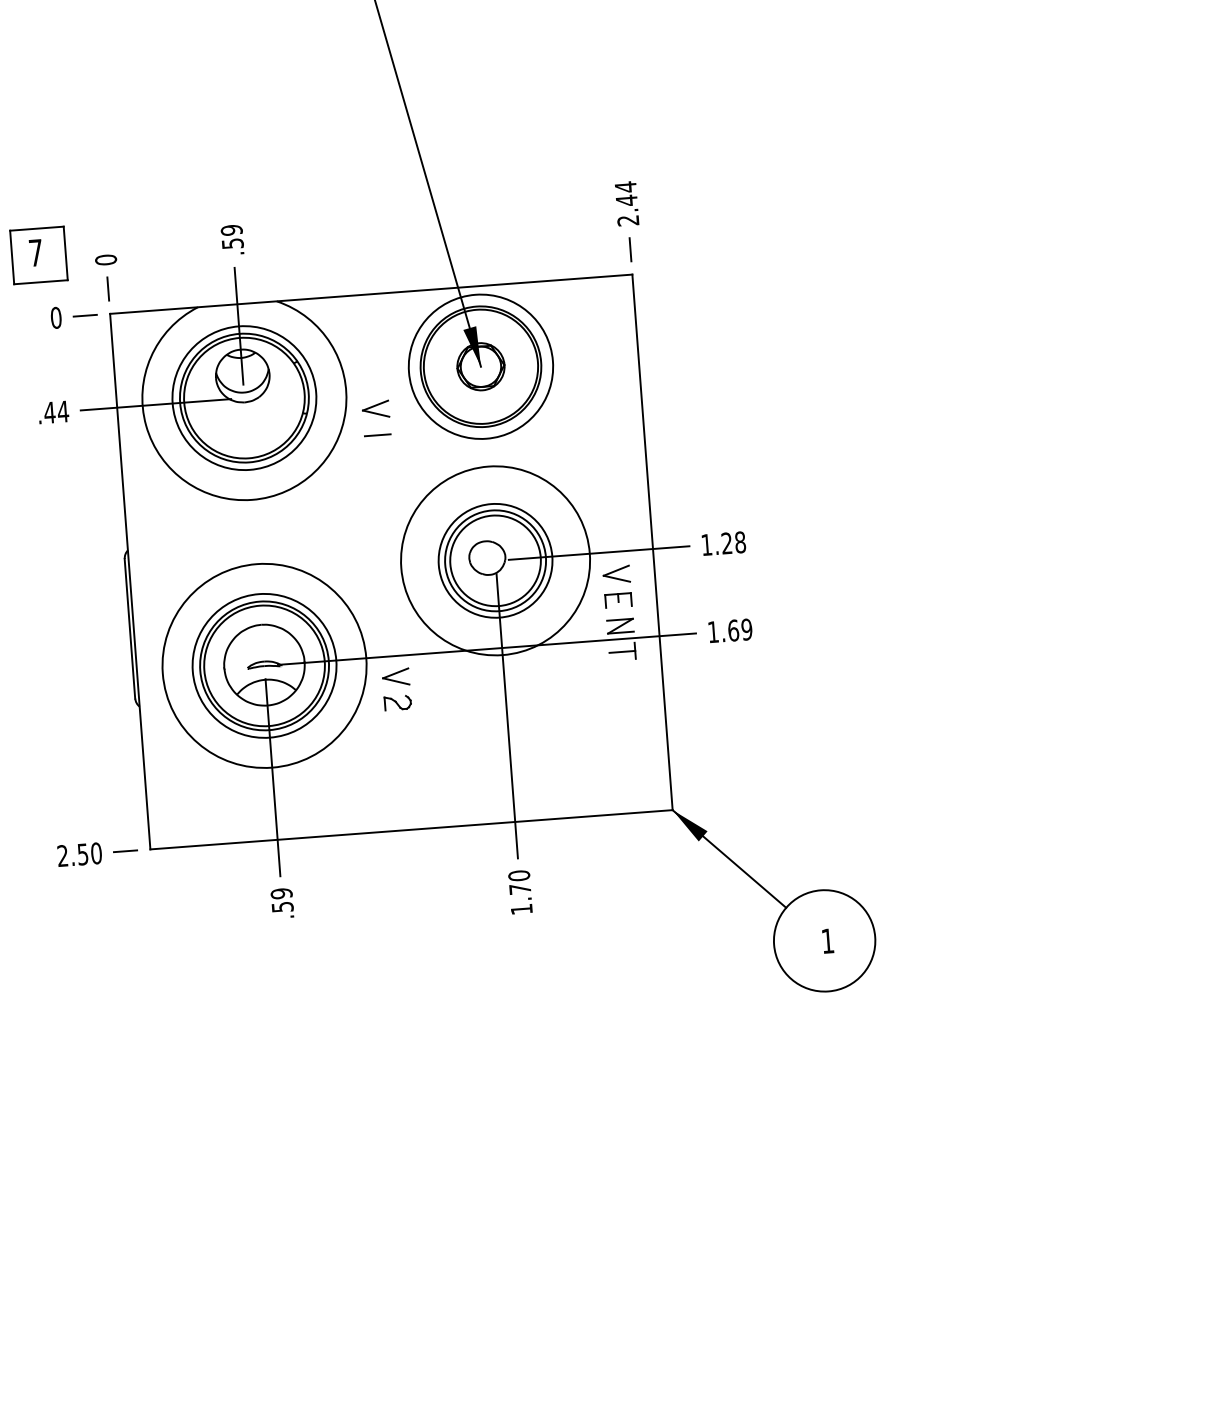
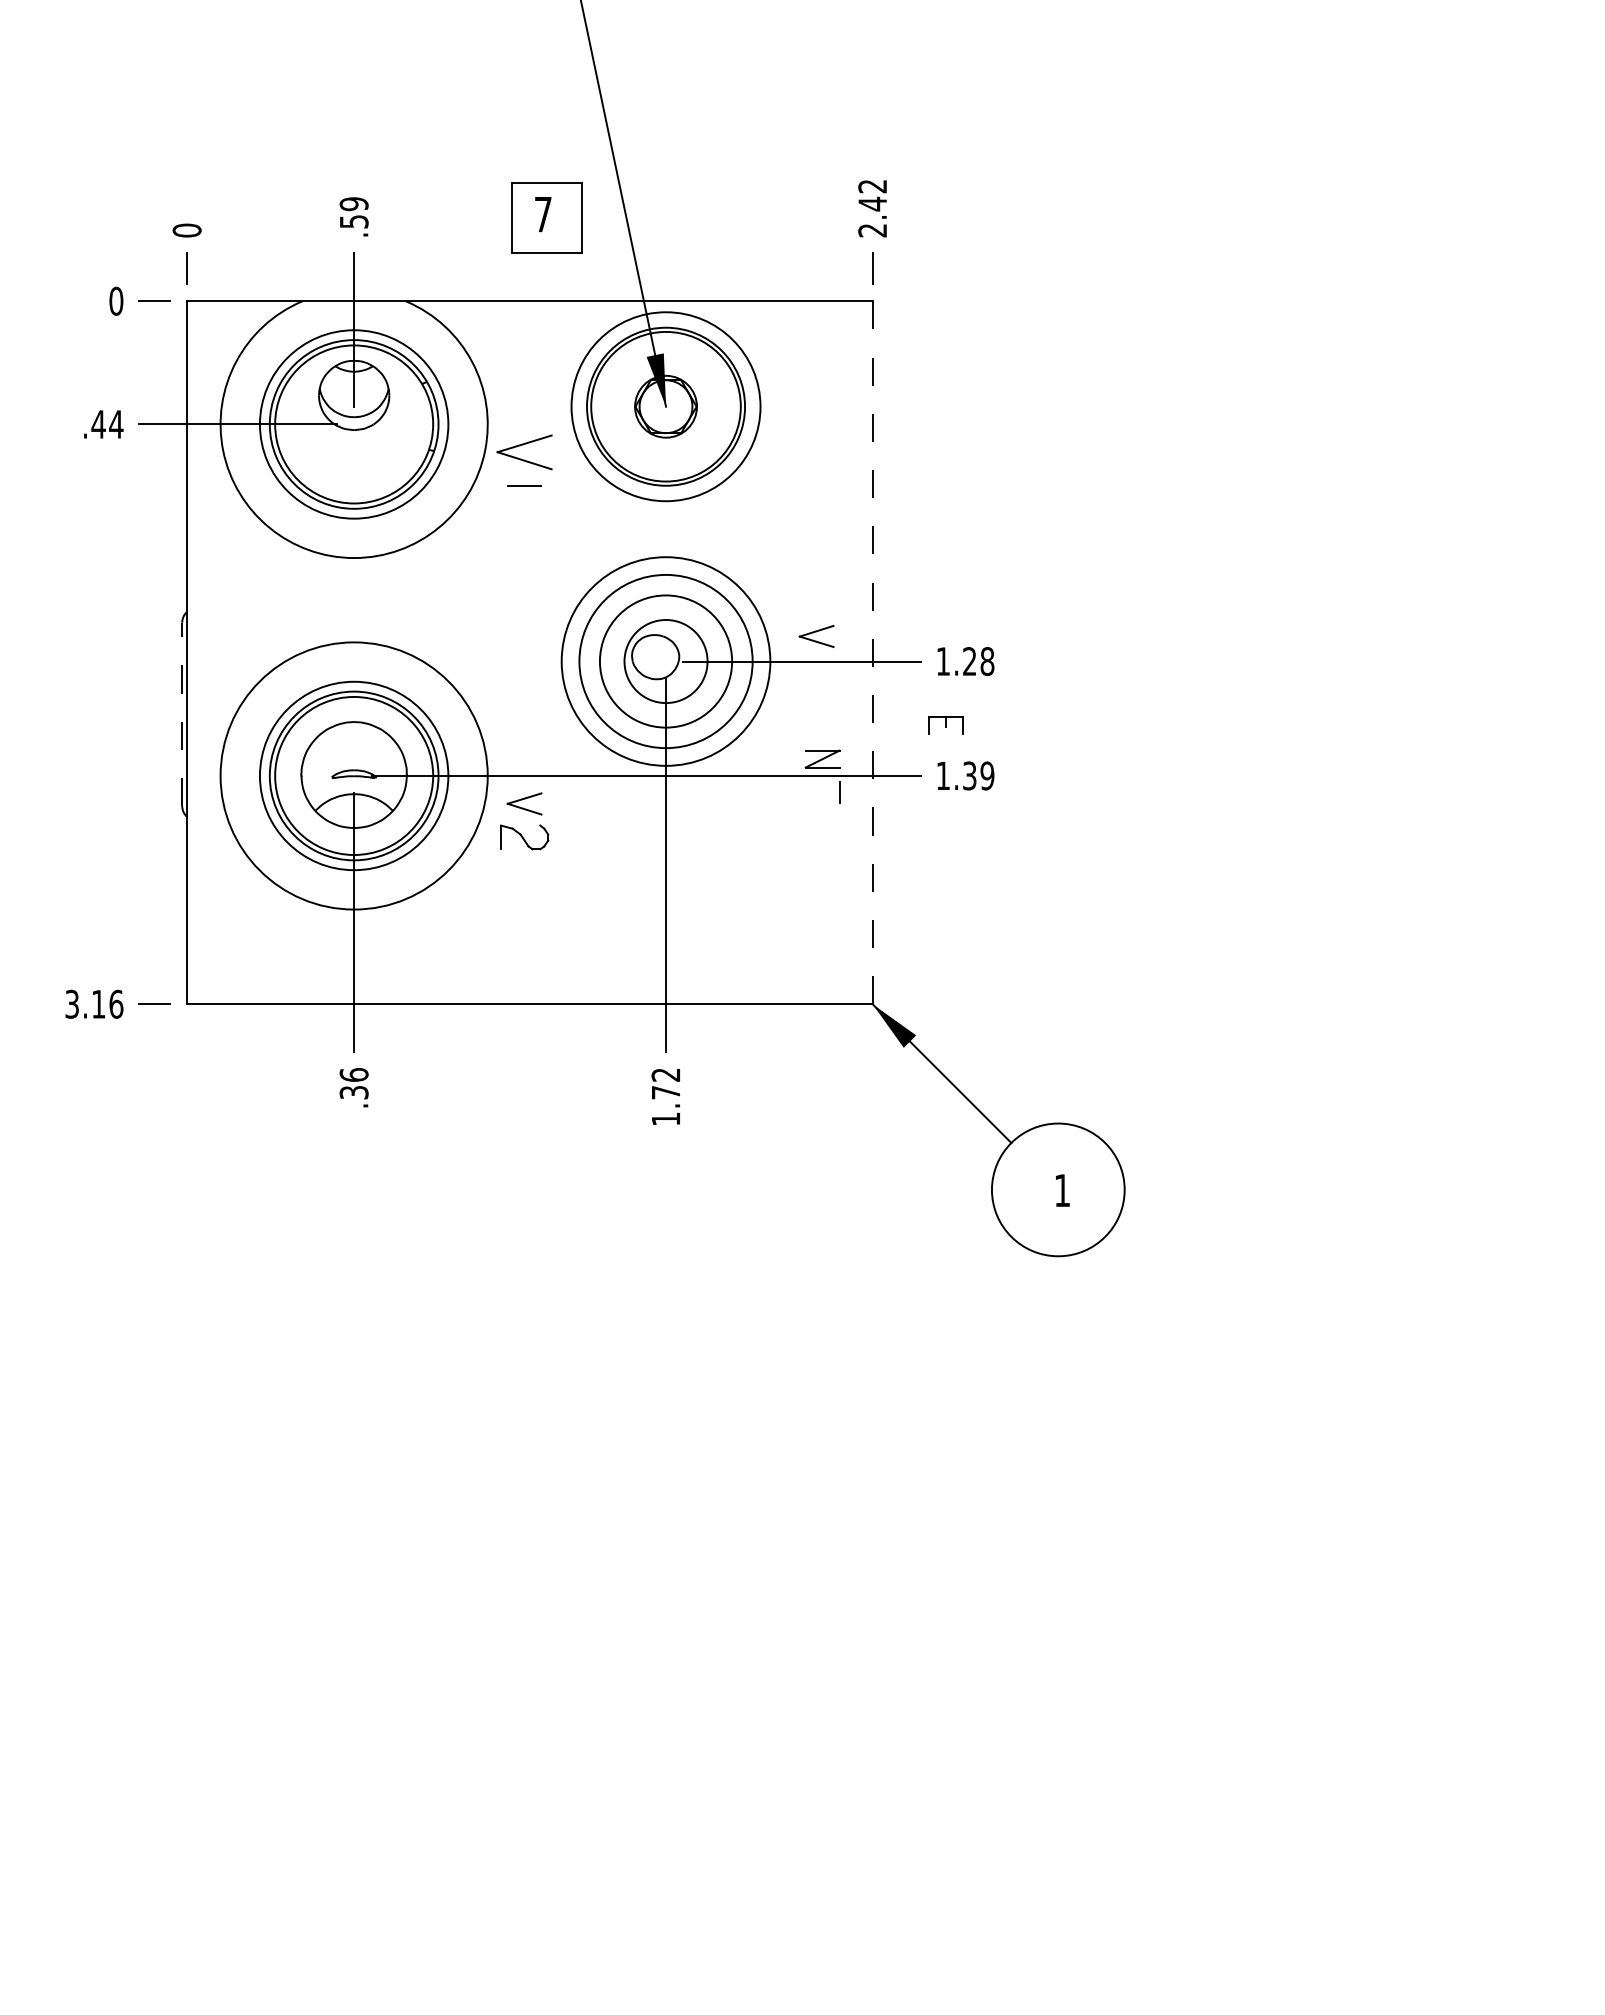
text: (625, 187) -> (872, 186), 2.44 -> 2.42
part: (38, 255) -> (546, 217), moved
part: (375, 409) -> (524, 452), size x1.6
line: (652, 542) -> (872, 652), solid -> dashed
circle: (495, 560) -> (665, 661), size x0.7
circle: (495, 560) -> (665, 661), size x0.7
circle: (495, 560) -> (665, 661), size x1.4
part: (616, 574) -> (816, 636), moved
part: (618, 600) -> (945, 725), moved
line: (130, 628) -> (182, 714), solid -> dashed
text: (733, 630) -> (969, 775), 1.69 -> 1.39
line: (622, 651) -> (822, 792), removed
part: (397, 703) -> (524, 837), size x1.4
text: (79, 854) -> (94, 1003), 2.50 -> 3.16
text: (518, 875) -> (665, 1074), 1.70 -> 1.72
text: (281, 900) -> (353, 1083), .59 -> .36

